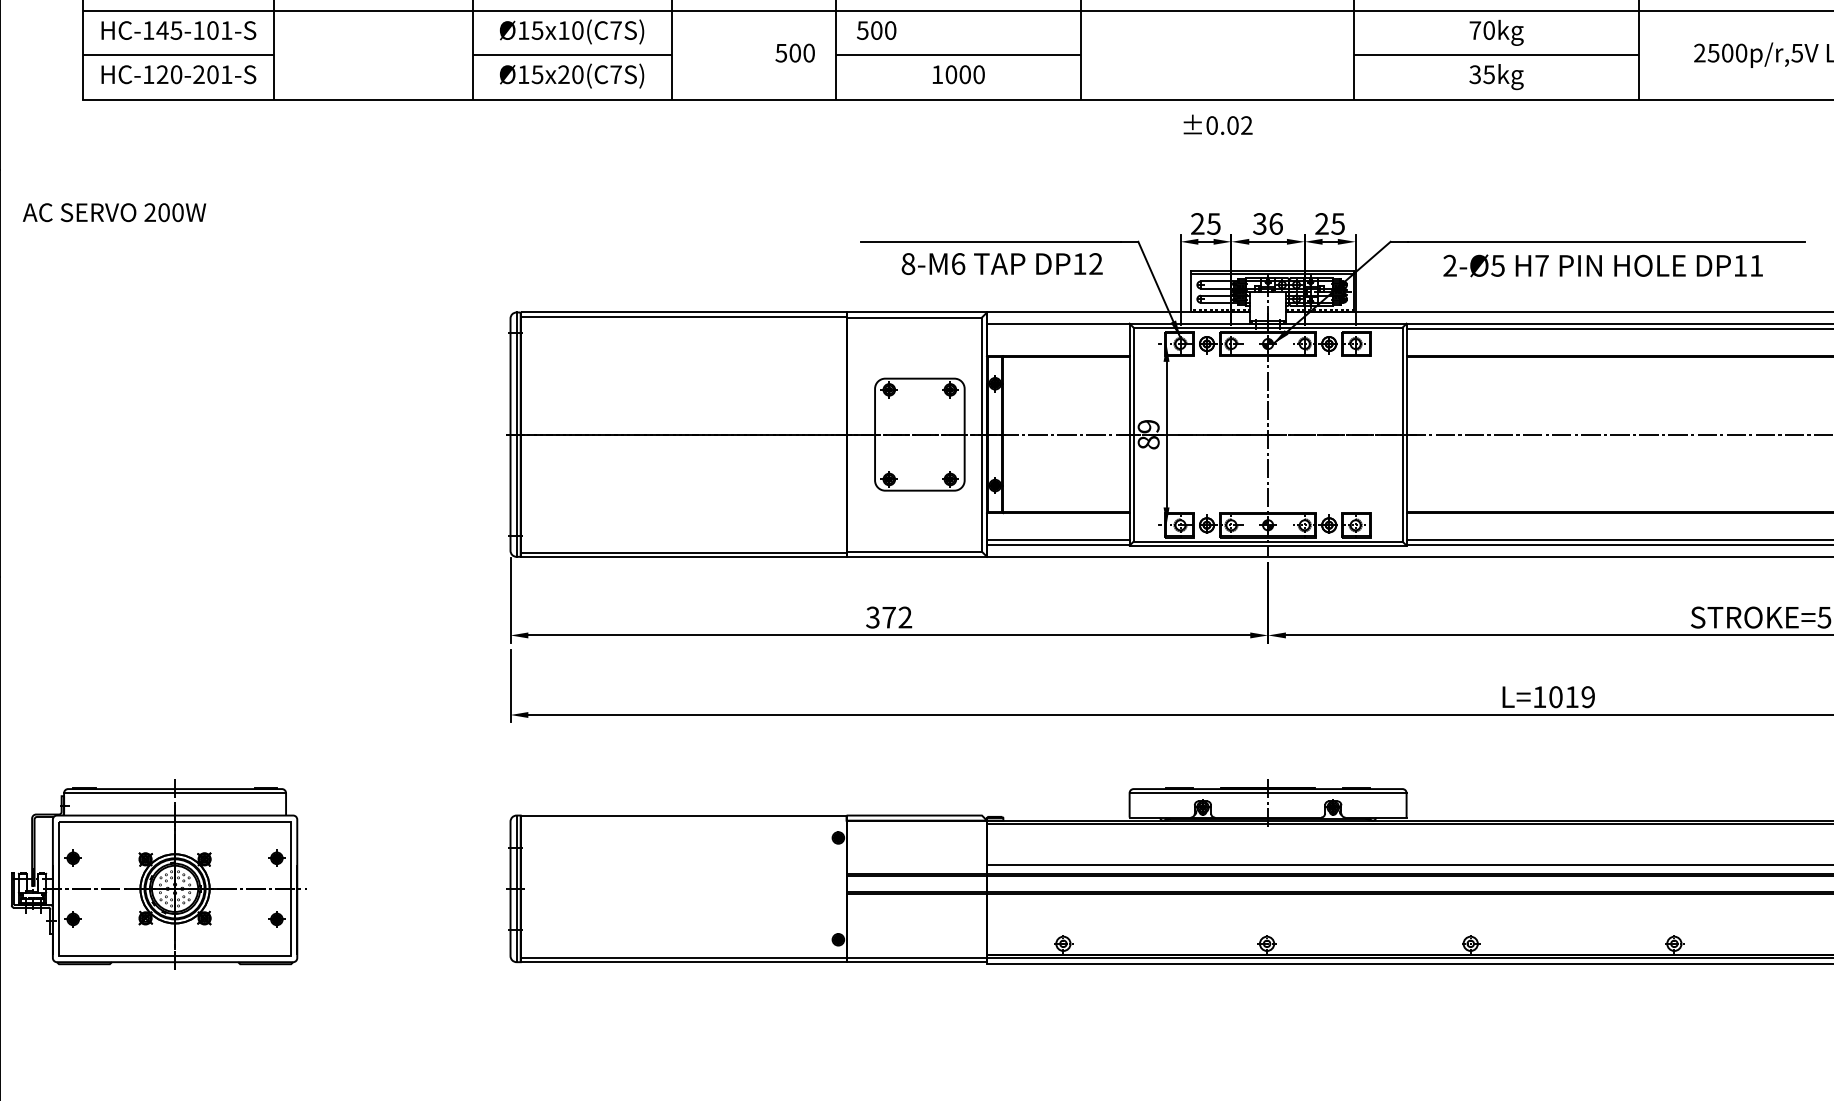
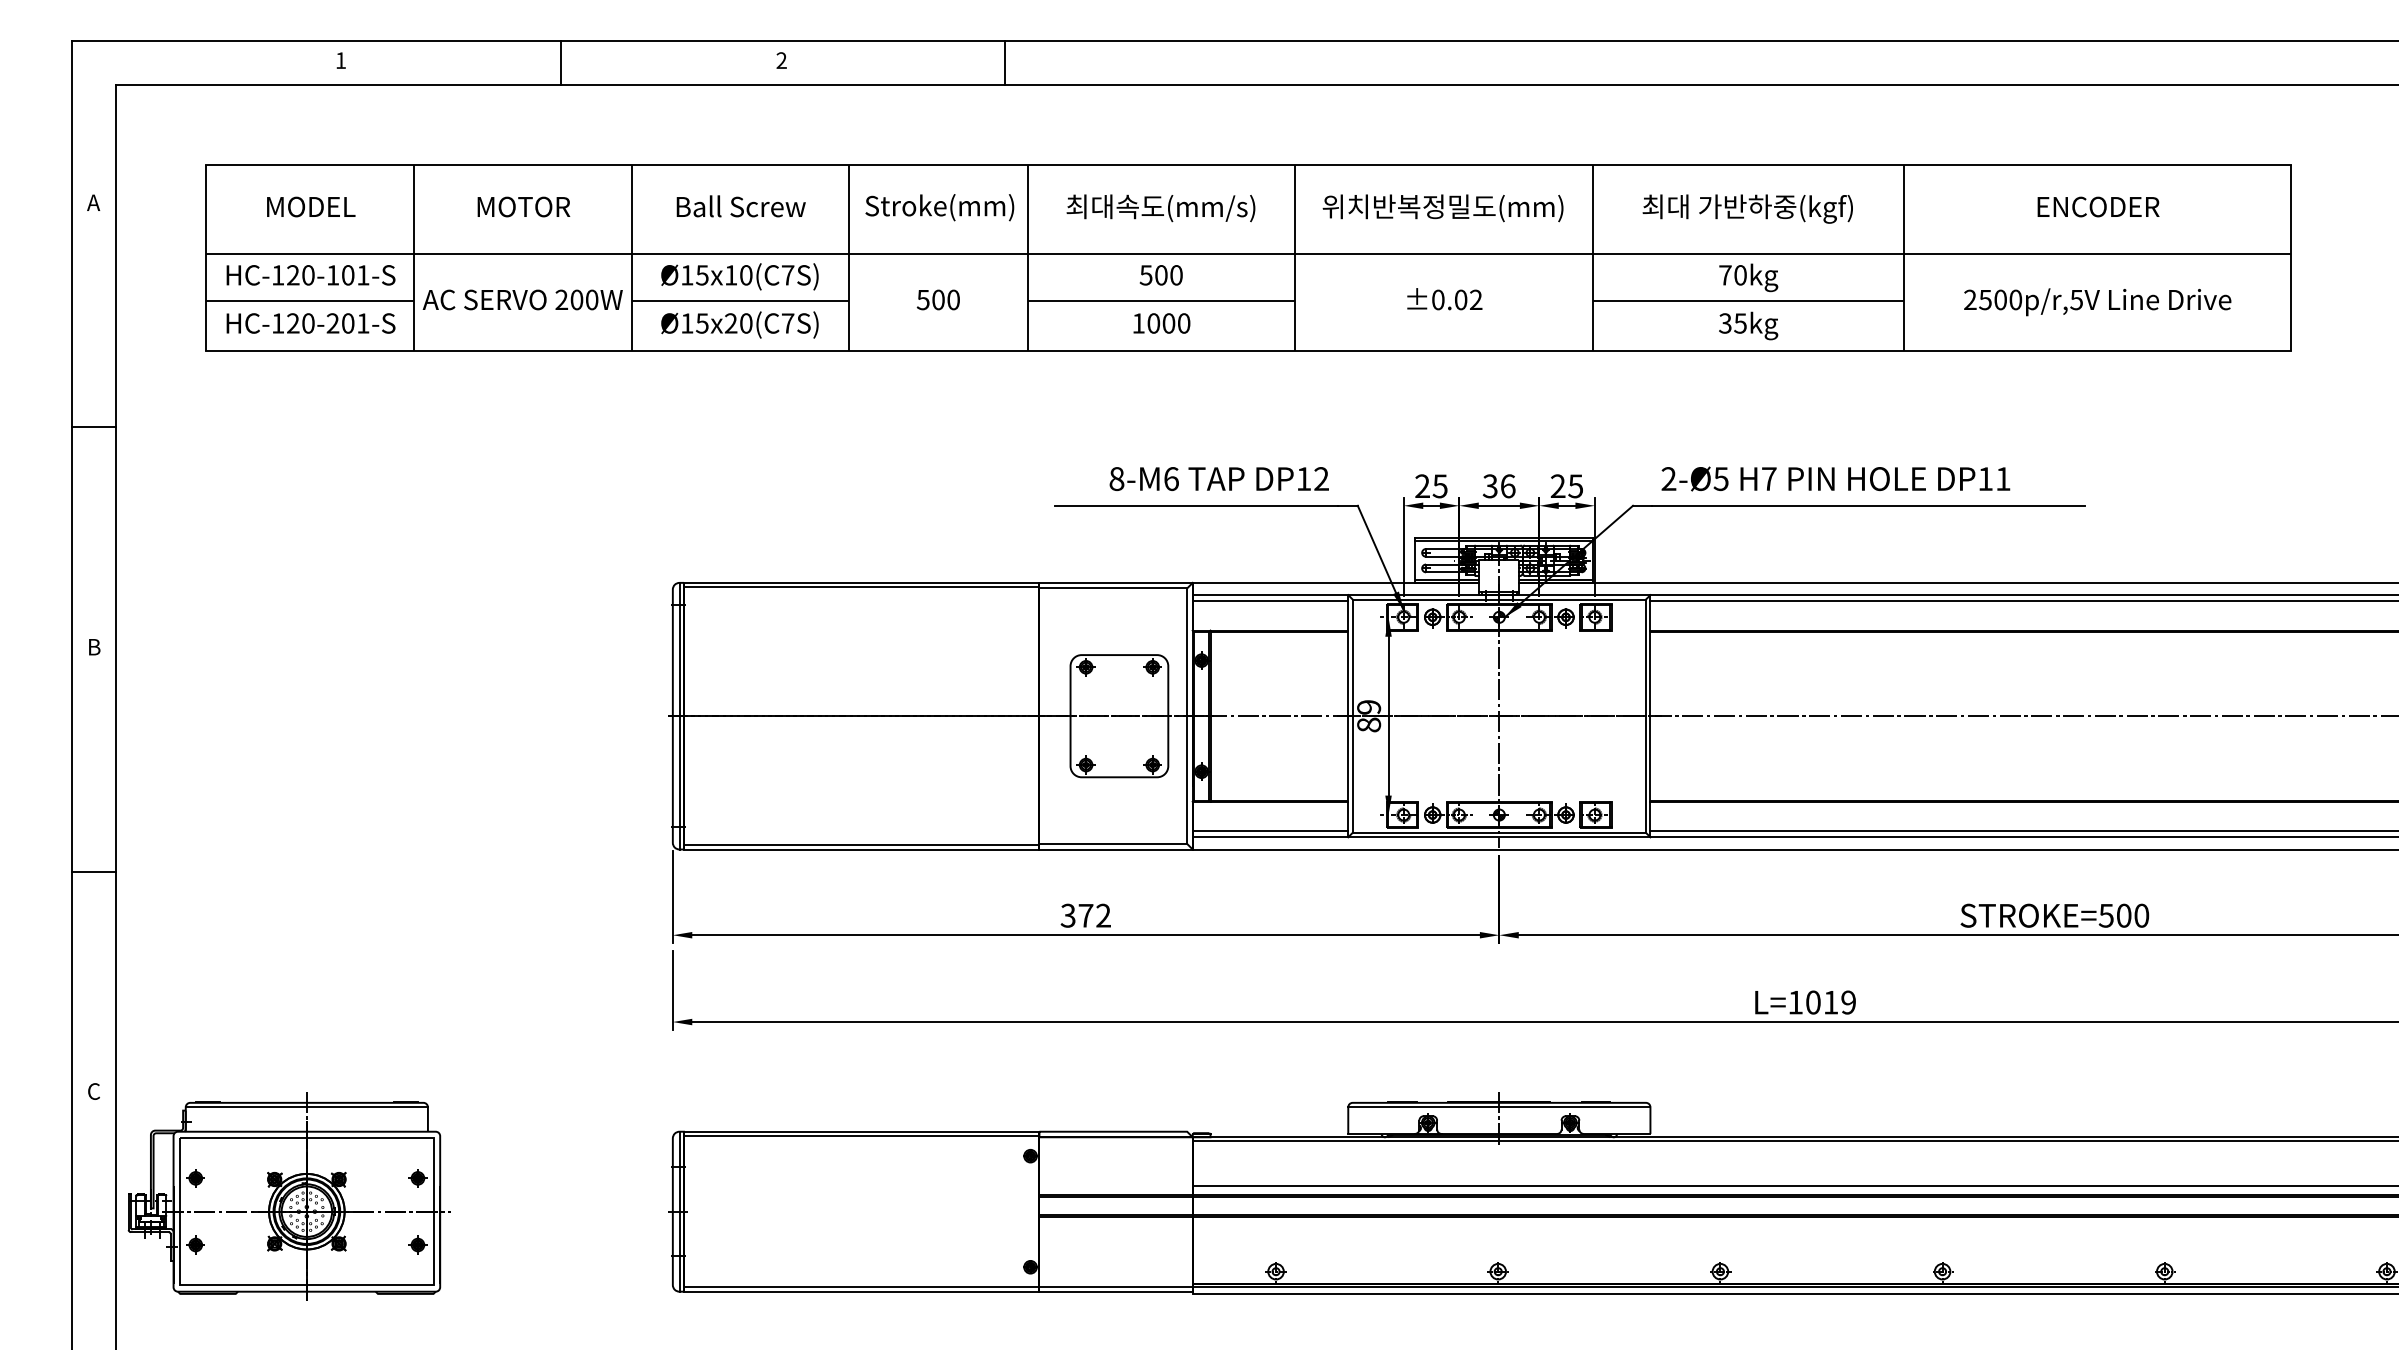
text: (169, 30) -> (300, 275), HC-145-101-S -> HC-120-101-S
text: (875, 30) -> (1160, 275), moved
text: (794, 52) -> (937, 299), moved
text: (1217, 125) -> (1444, 299), moved
text: (114, 212) -> (522, 299), moved
text: (1001, 263) -> (1218, 478), moved
text: (1602, 265) -> (1835, 478), moved
line: (1058, 329) -> (1270, 601), added
line: (683, 819) -> (861, 1136), added

